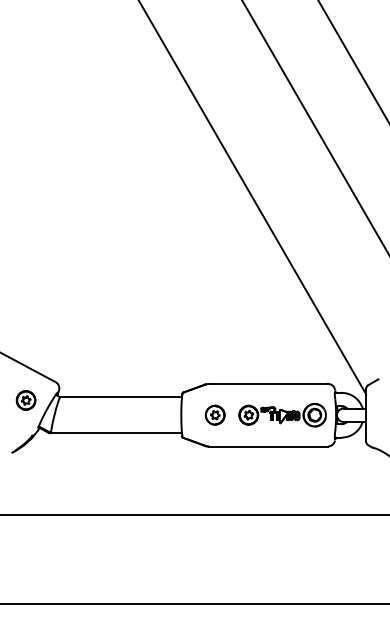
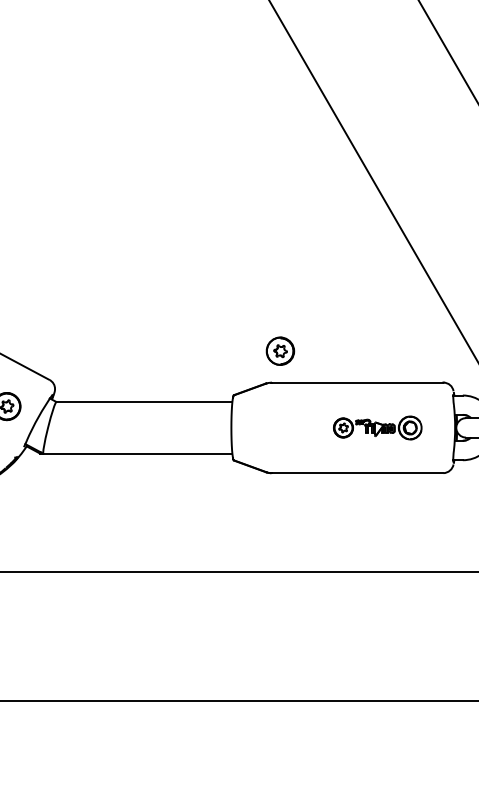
part: (214, 414) -> (279, 350), moved
part: (282, 415) -> (377, 428), size x0.7

